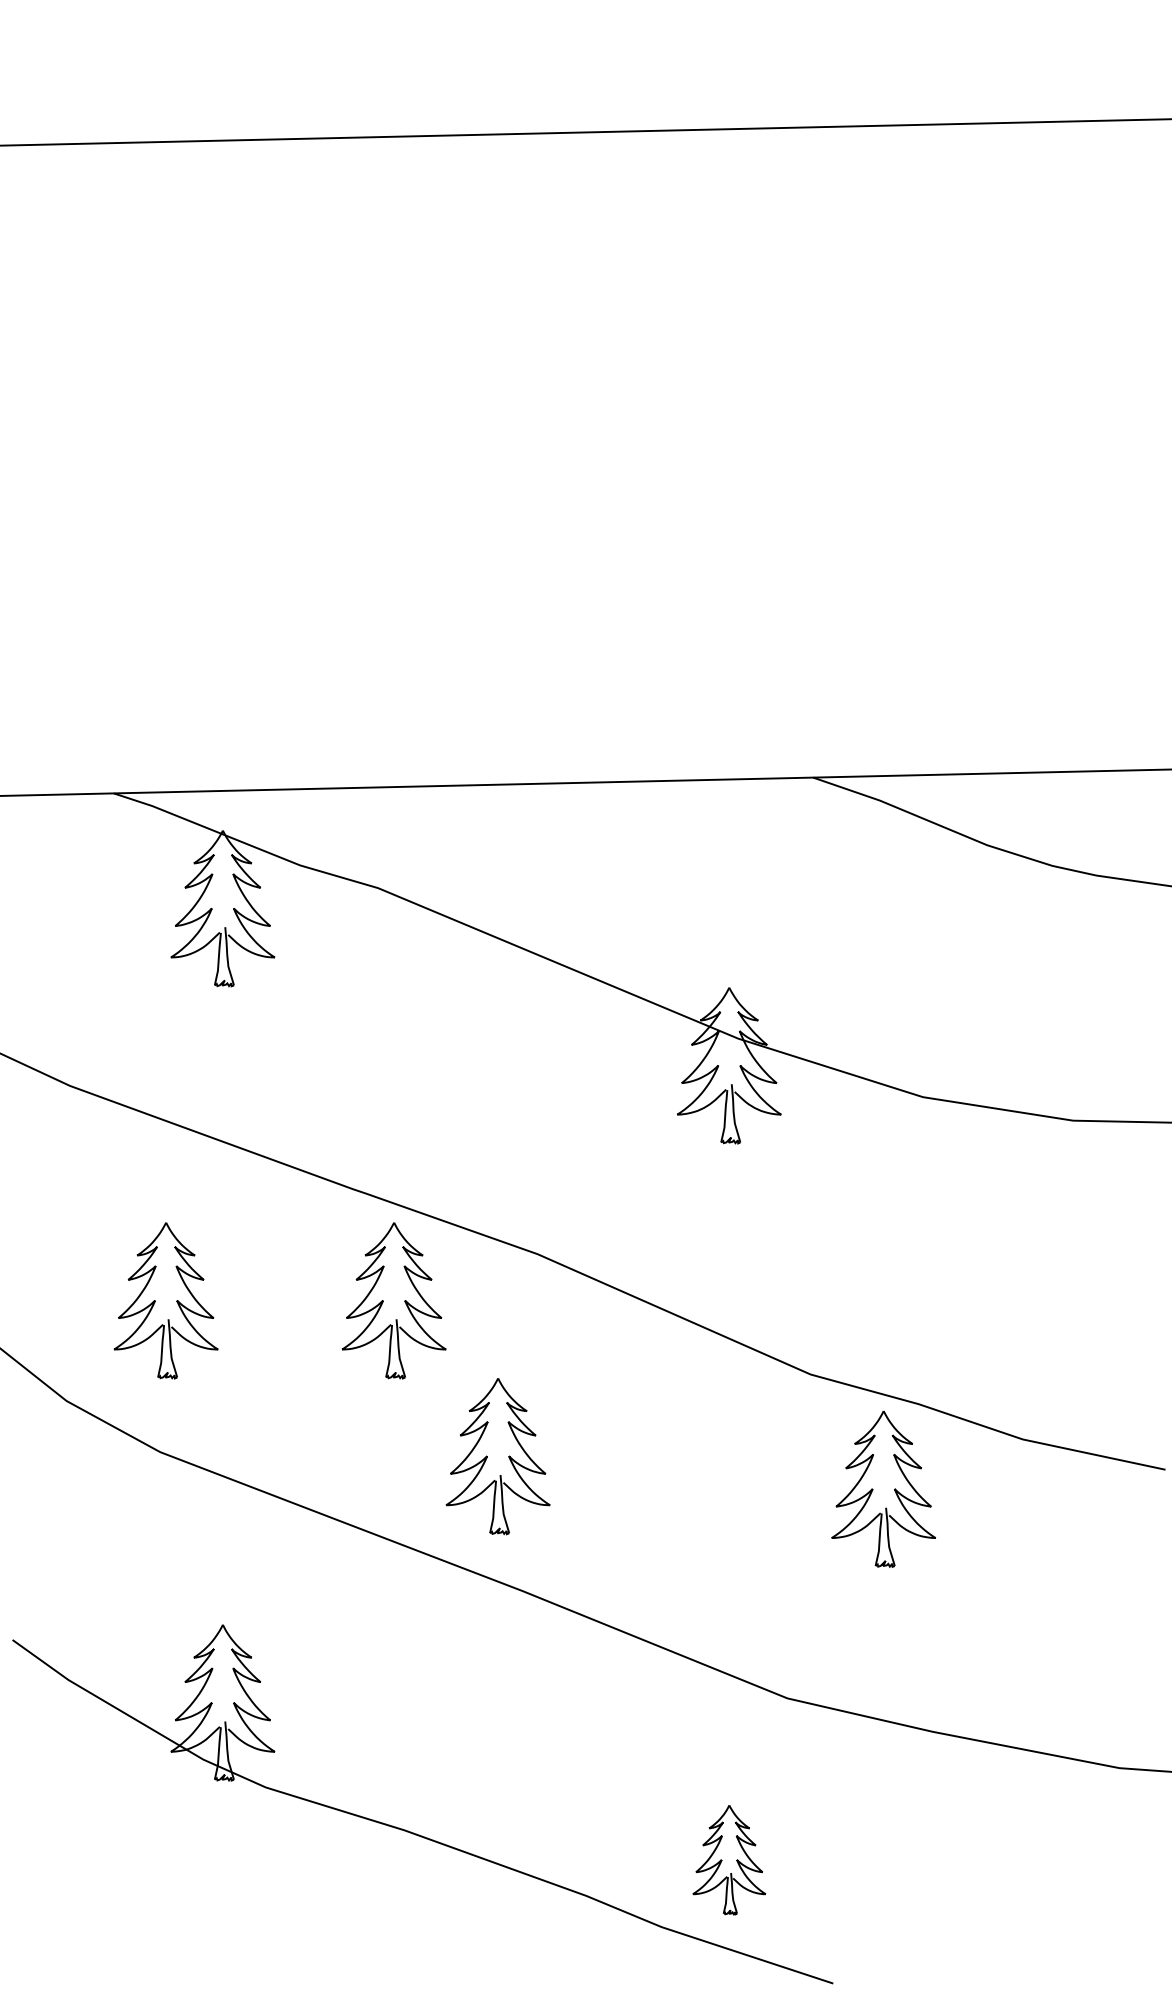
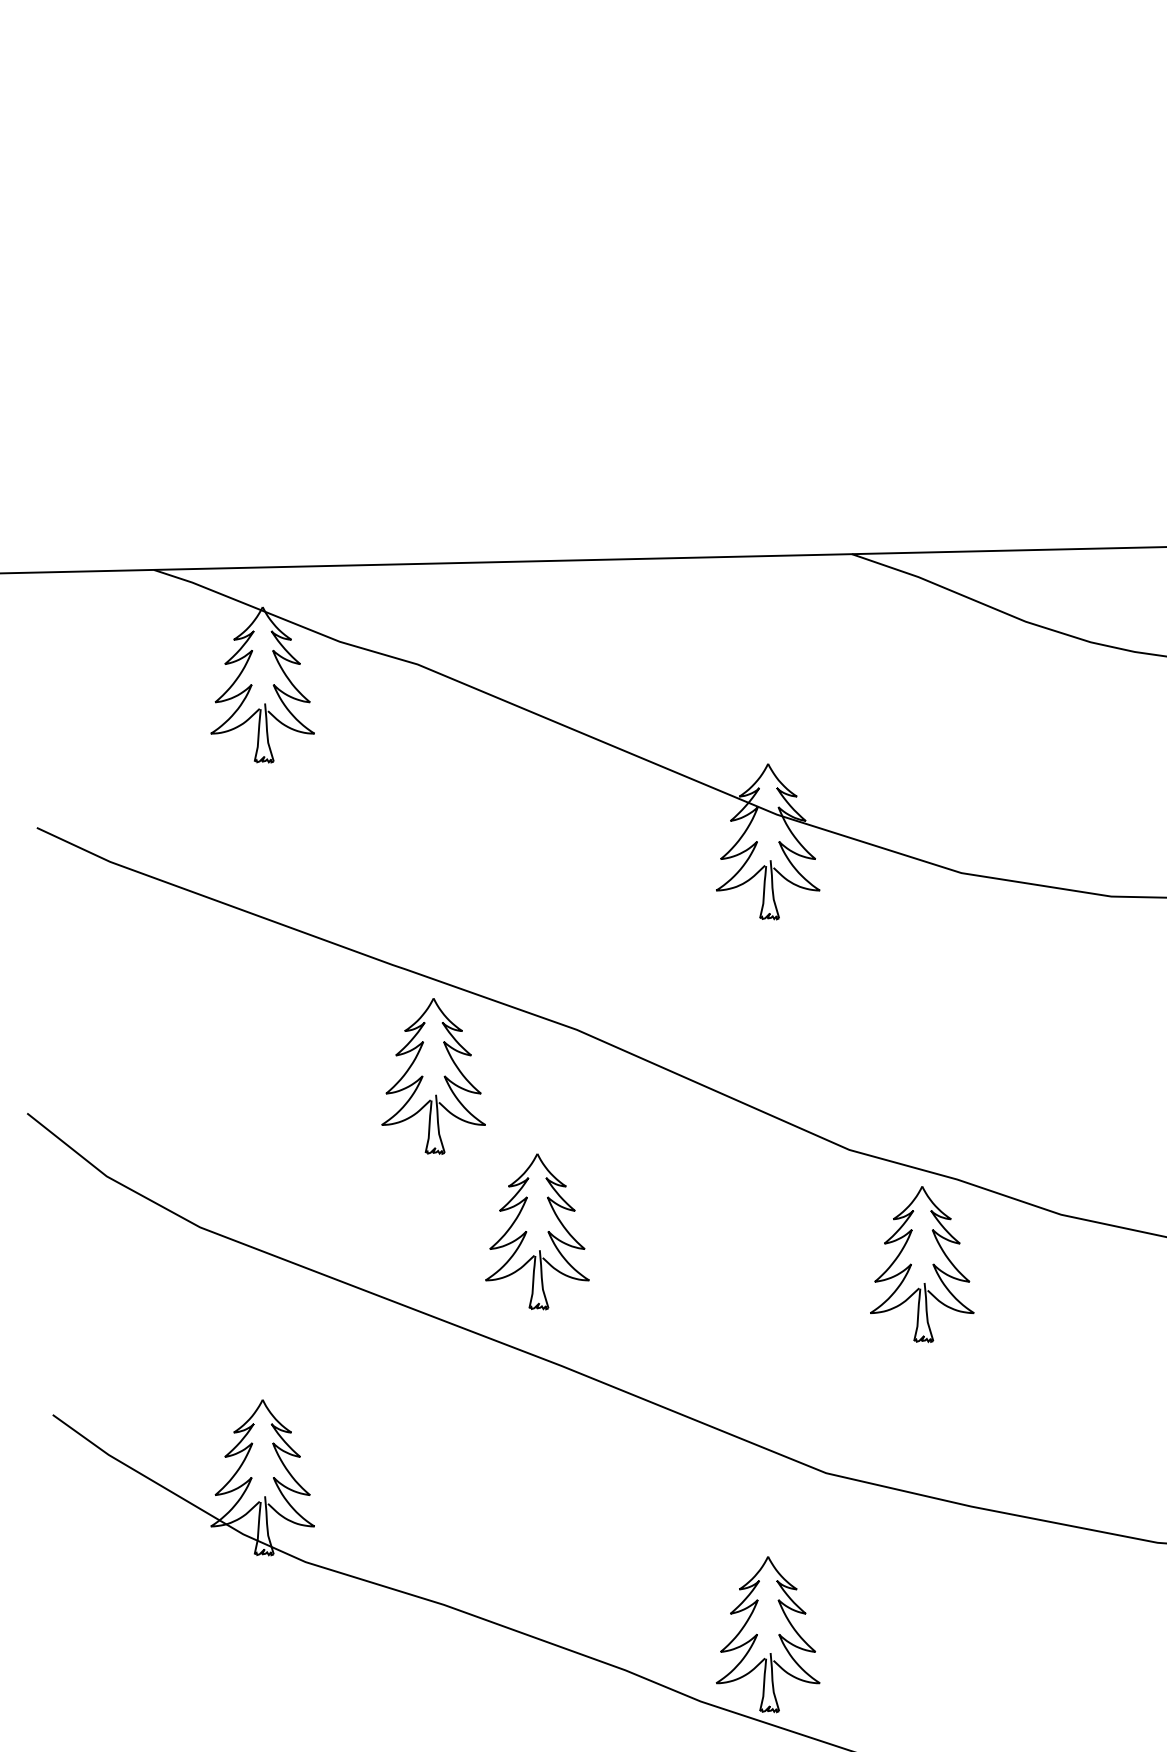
part: (166, 1300) -> (206, 1076), removed
part: (729, 1859) -> (768, 1633), size x1.43

